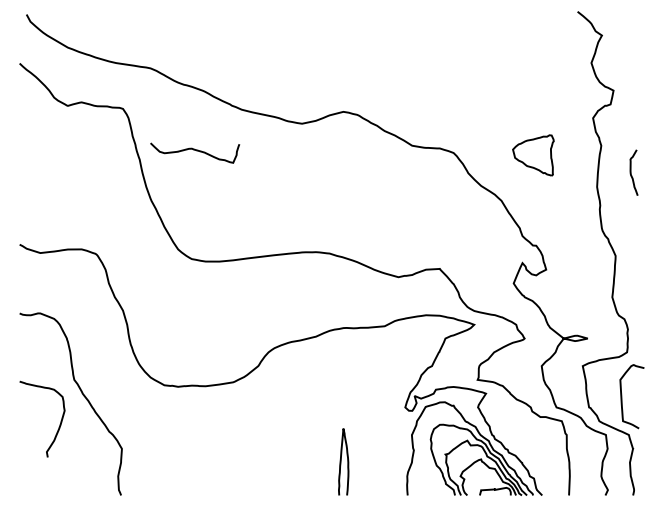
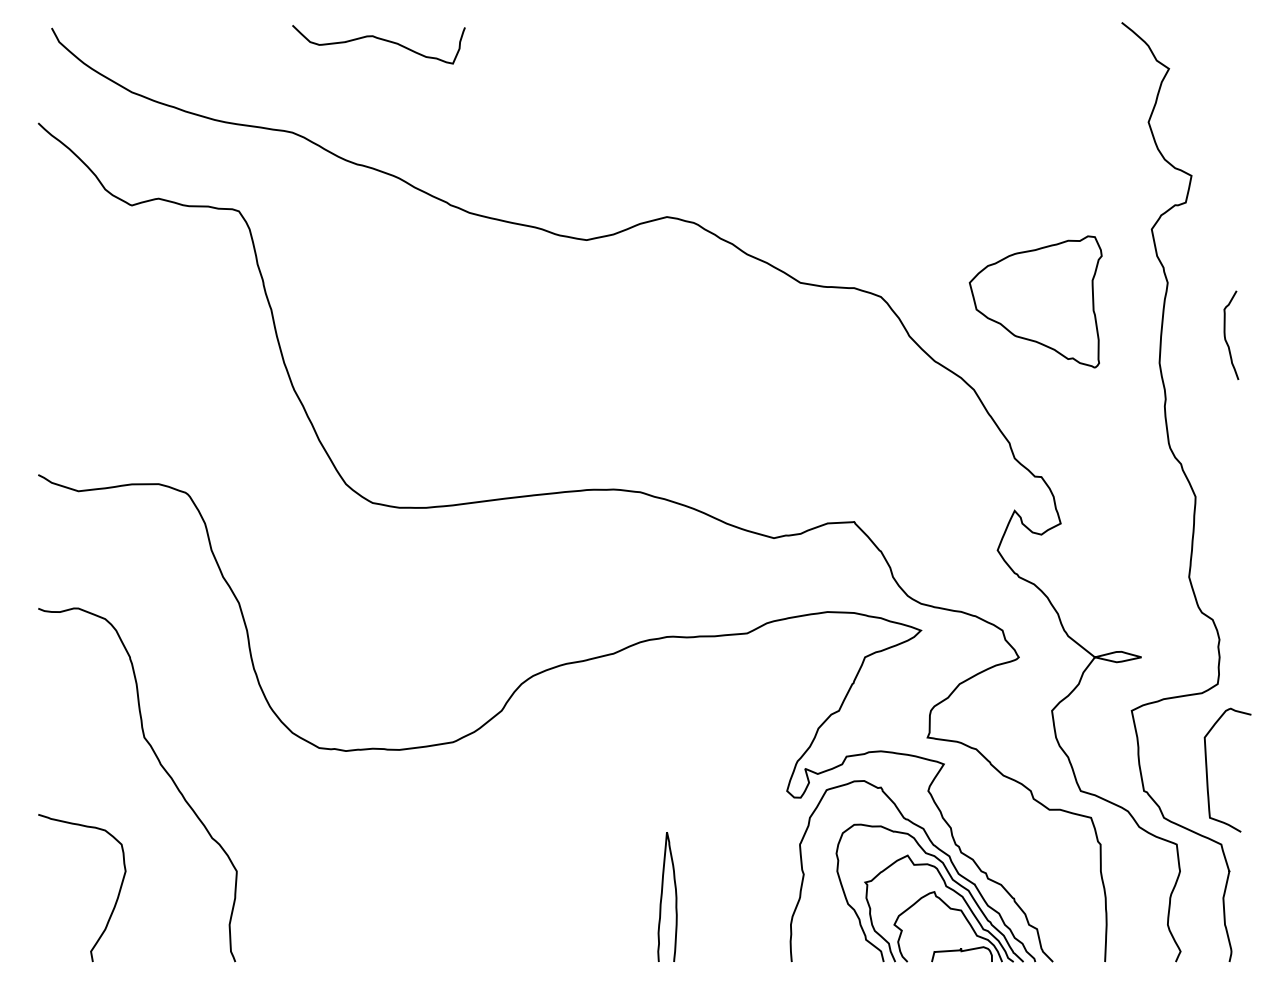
curve: (196, 151) -> (381, 41), moved
part: (533, 155) -> (1036, 301), size x1.67
curve: (59, 424) -> (115, 897), moved

